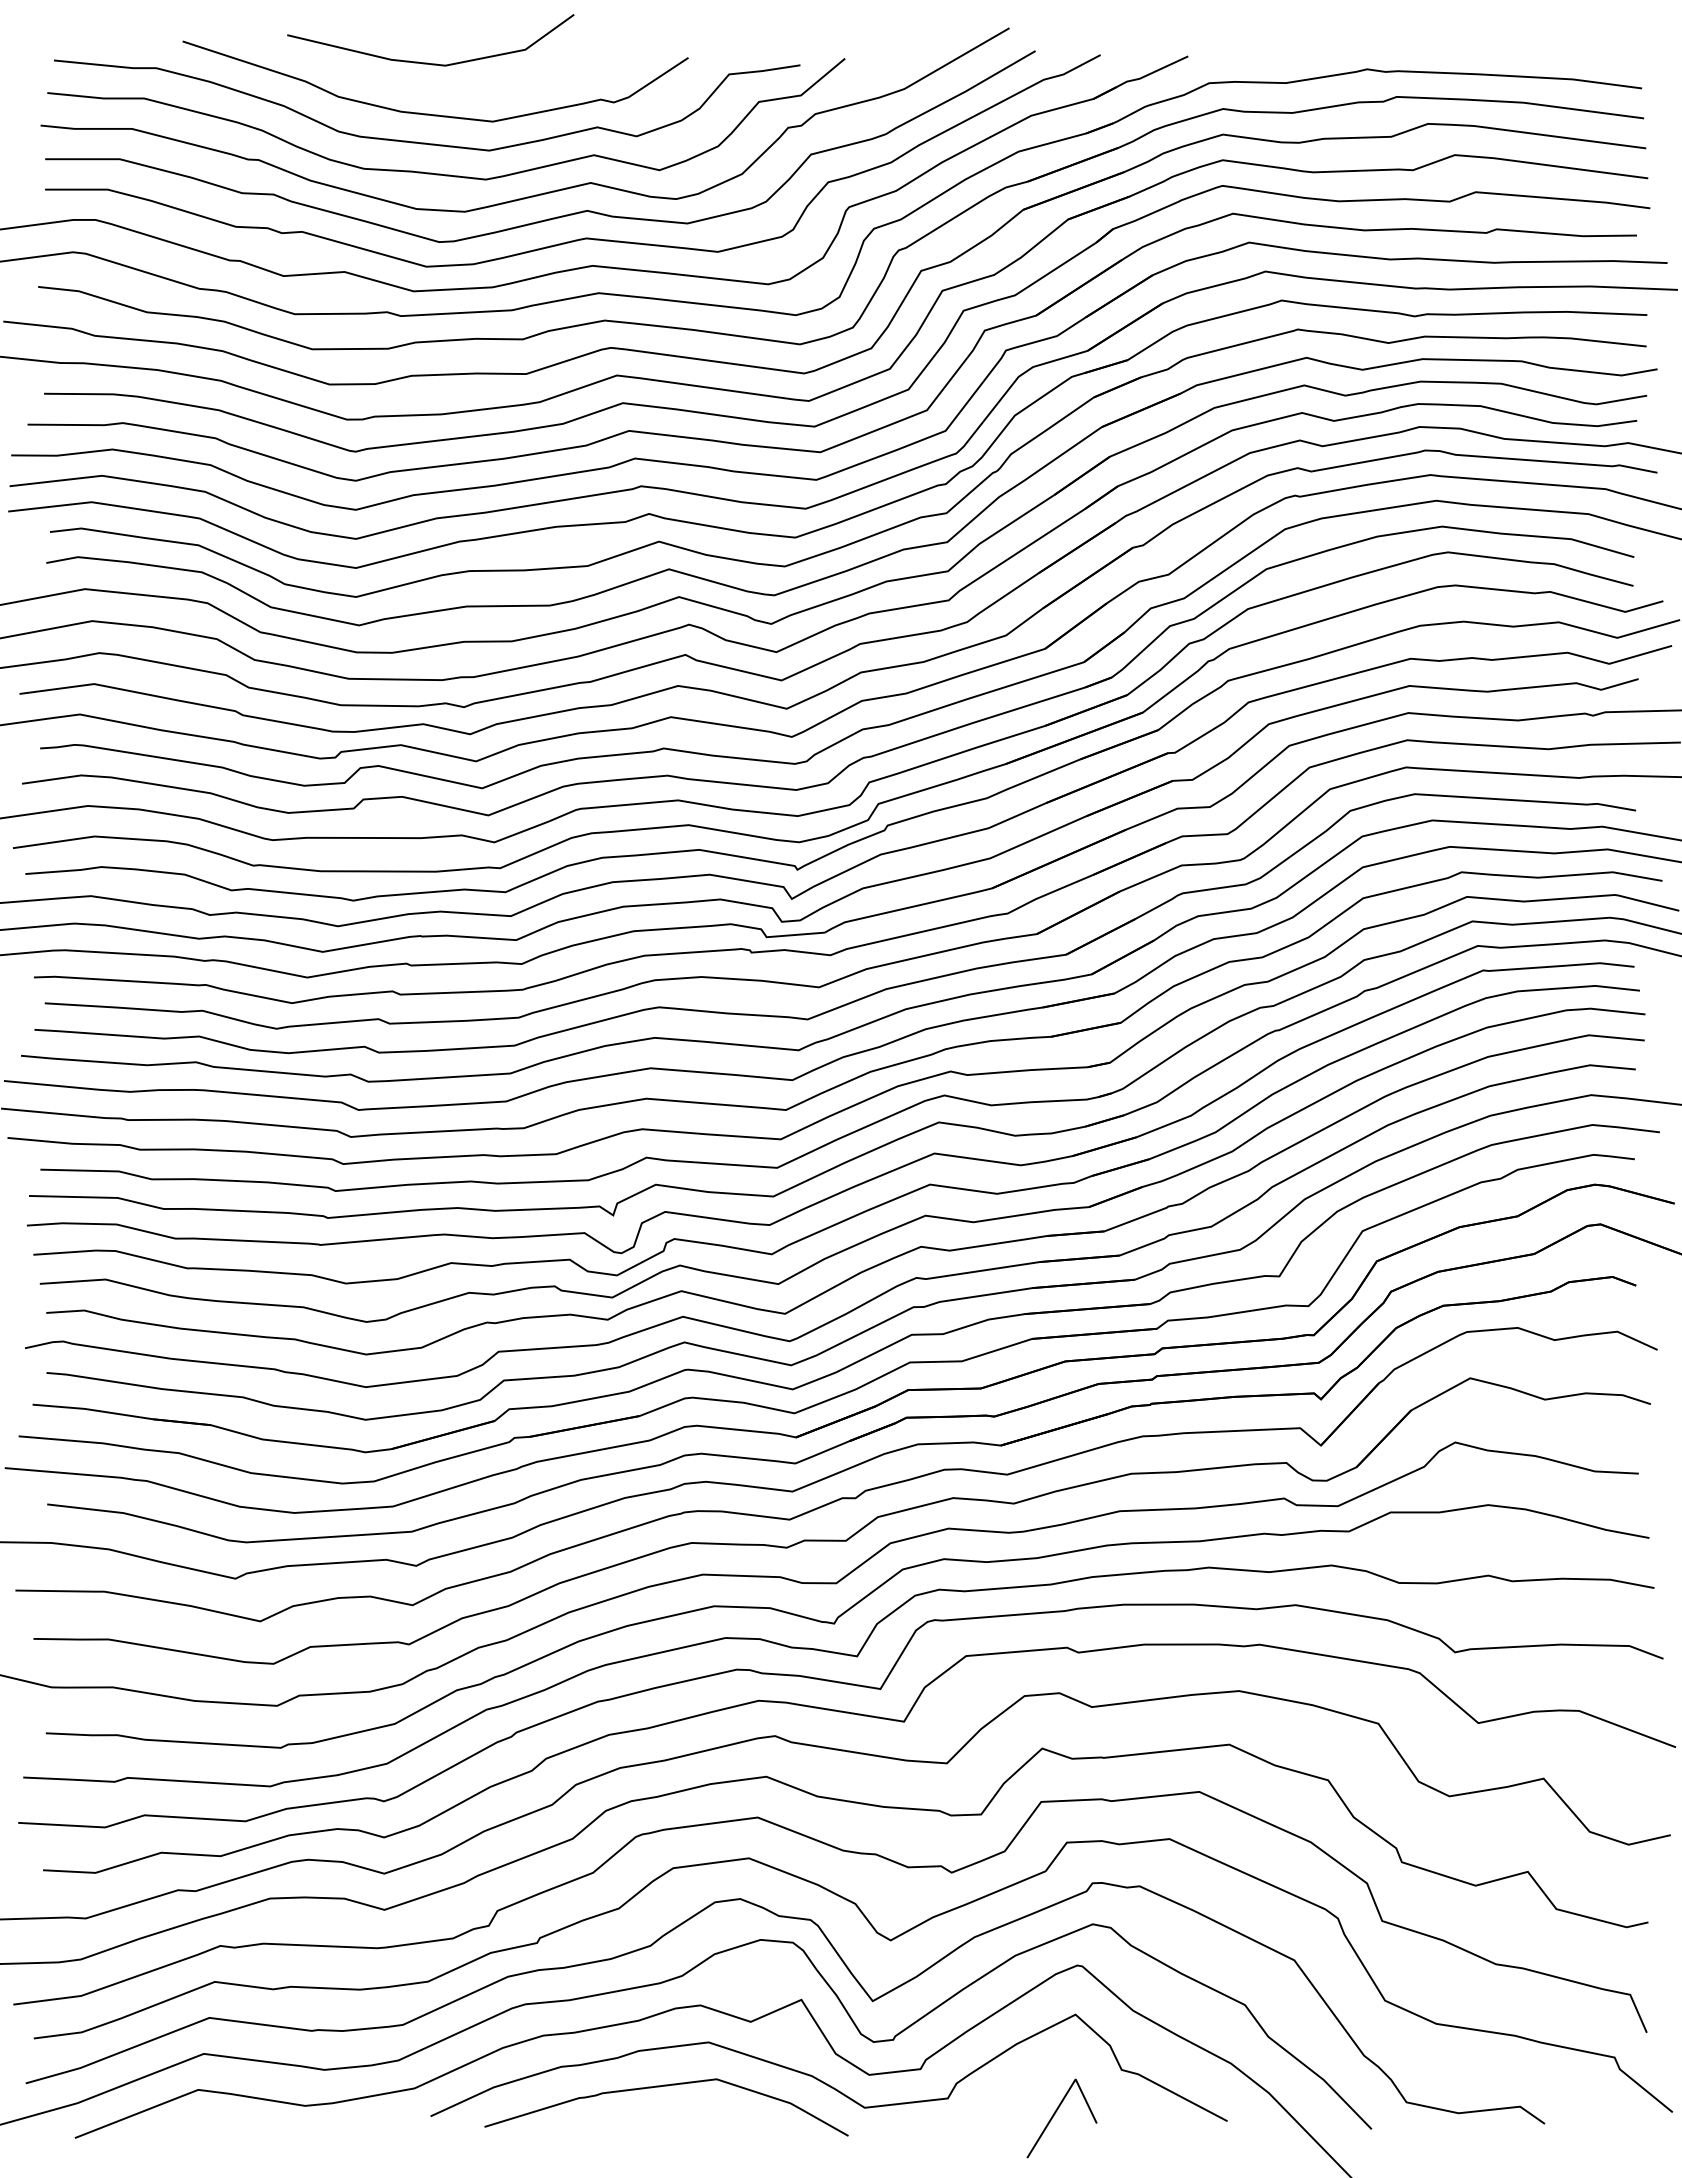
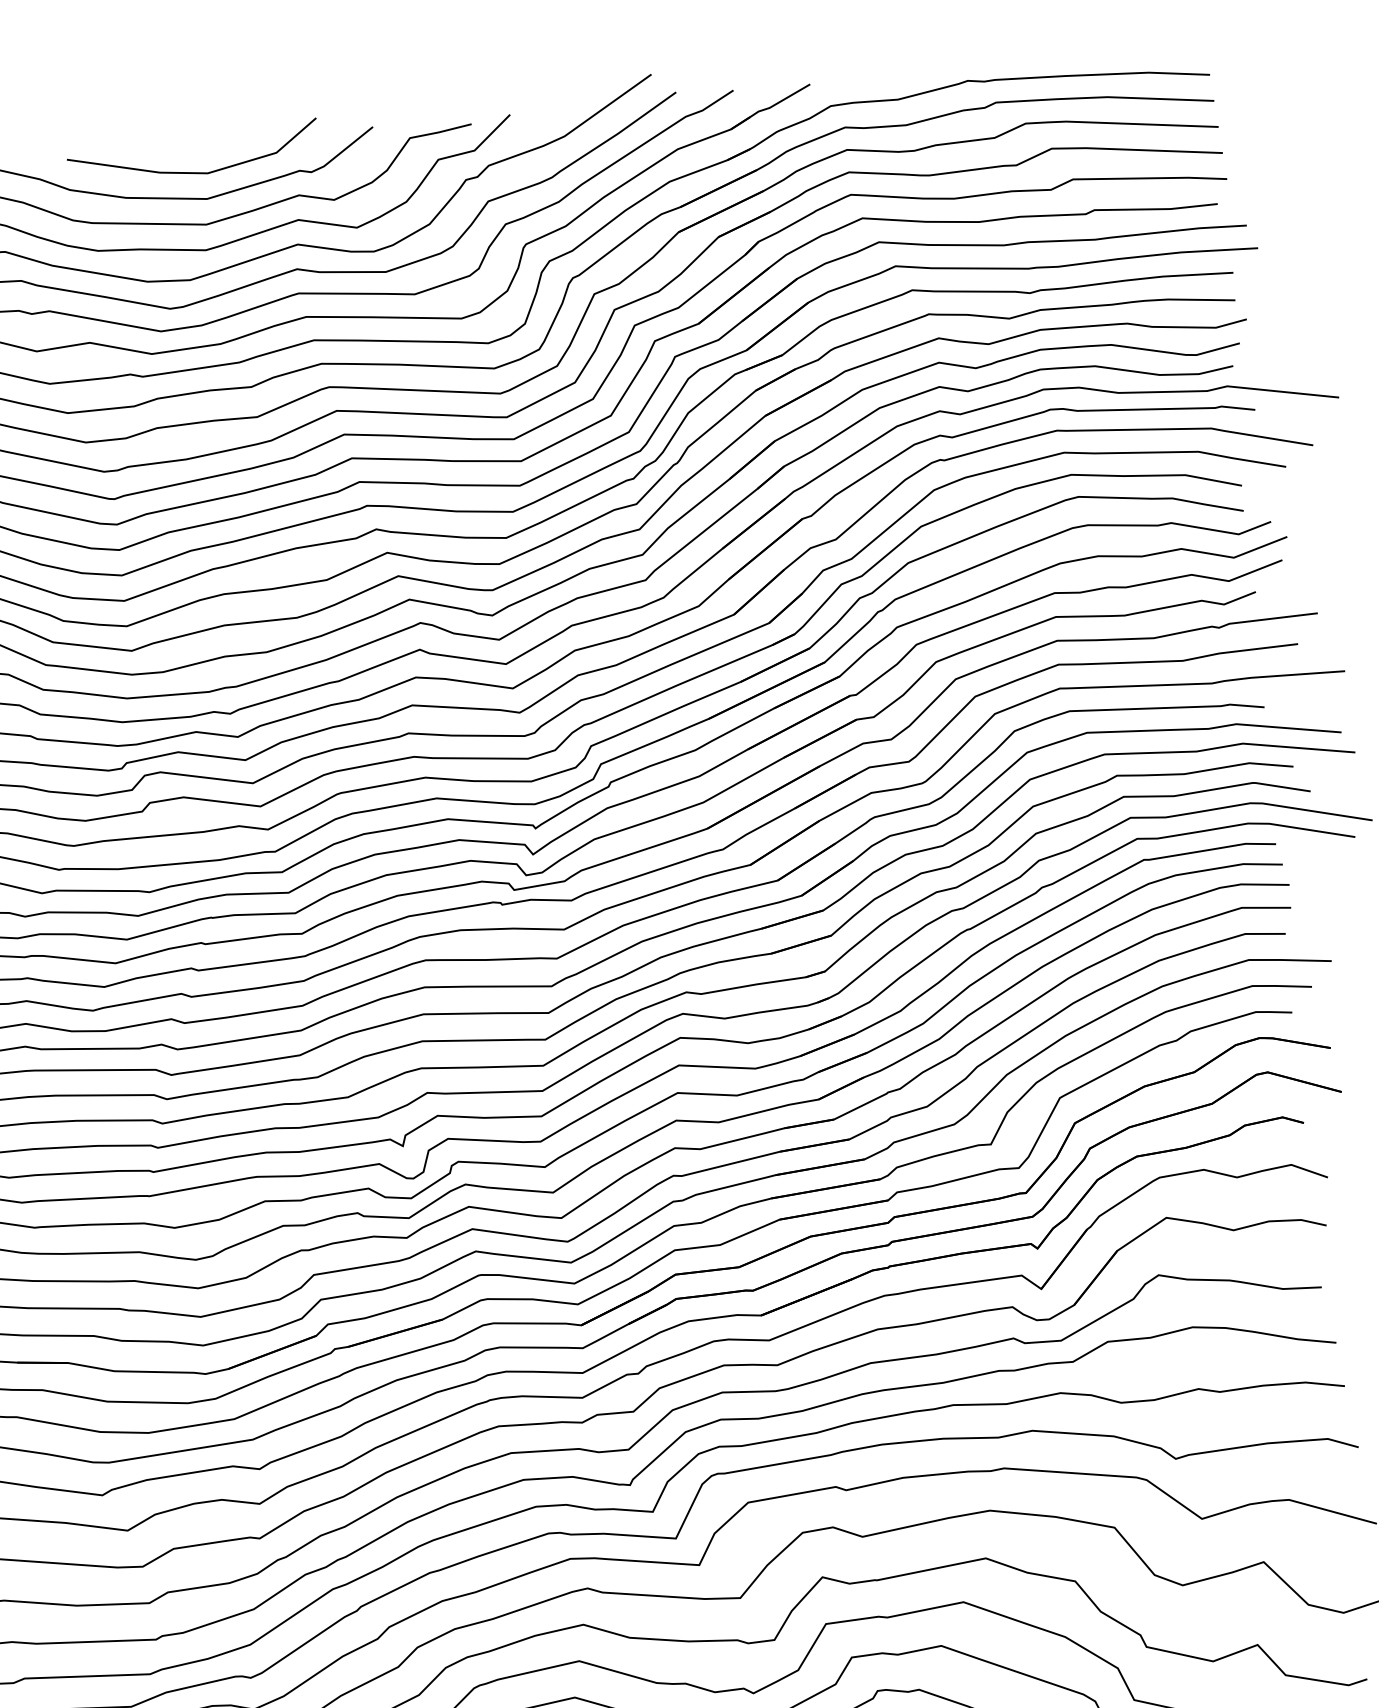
line: (427, 62) -> (191, 172), moved

